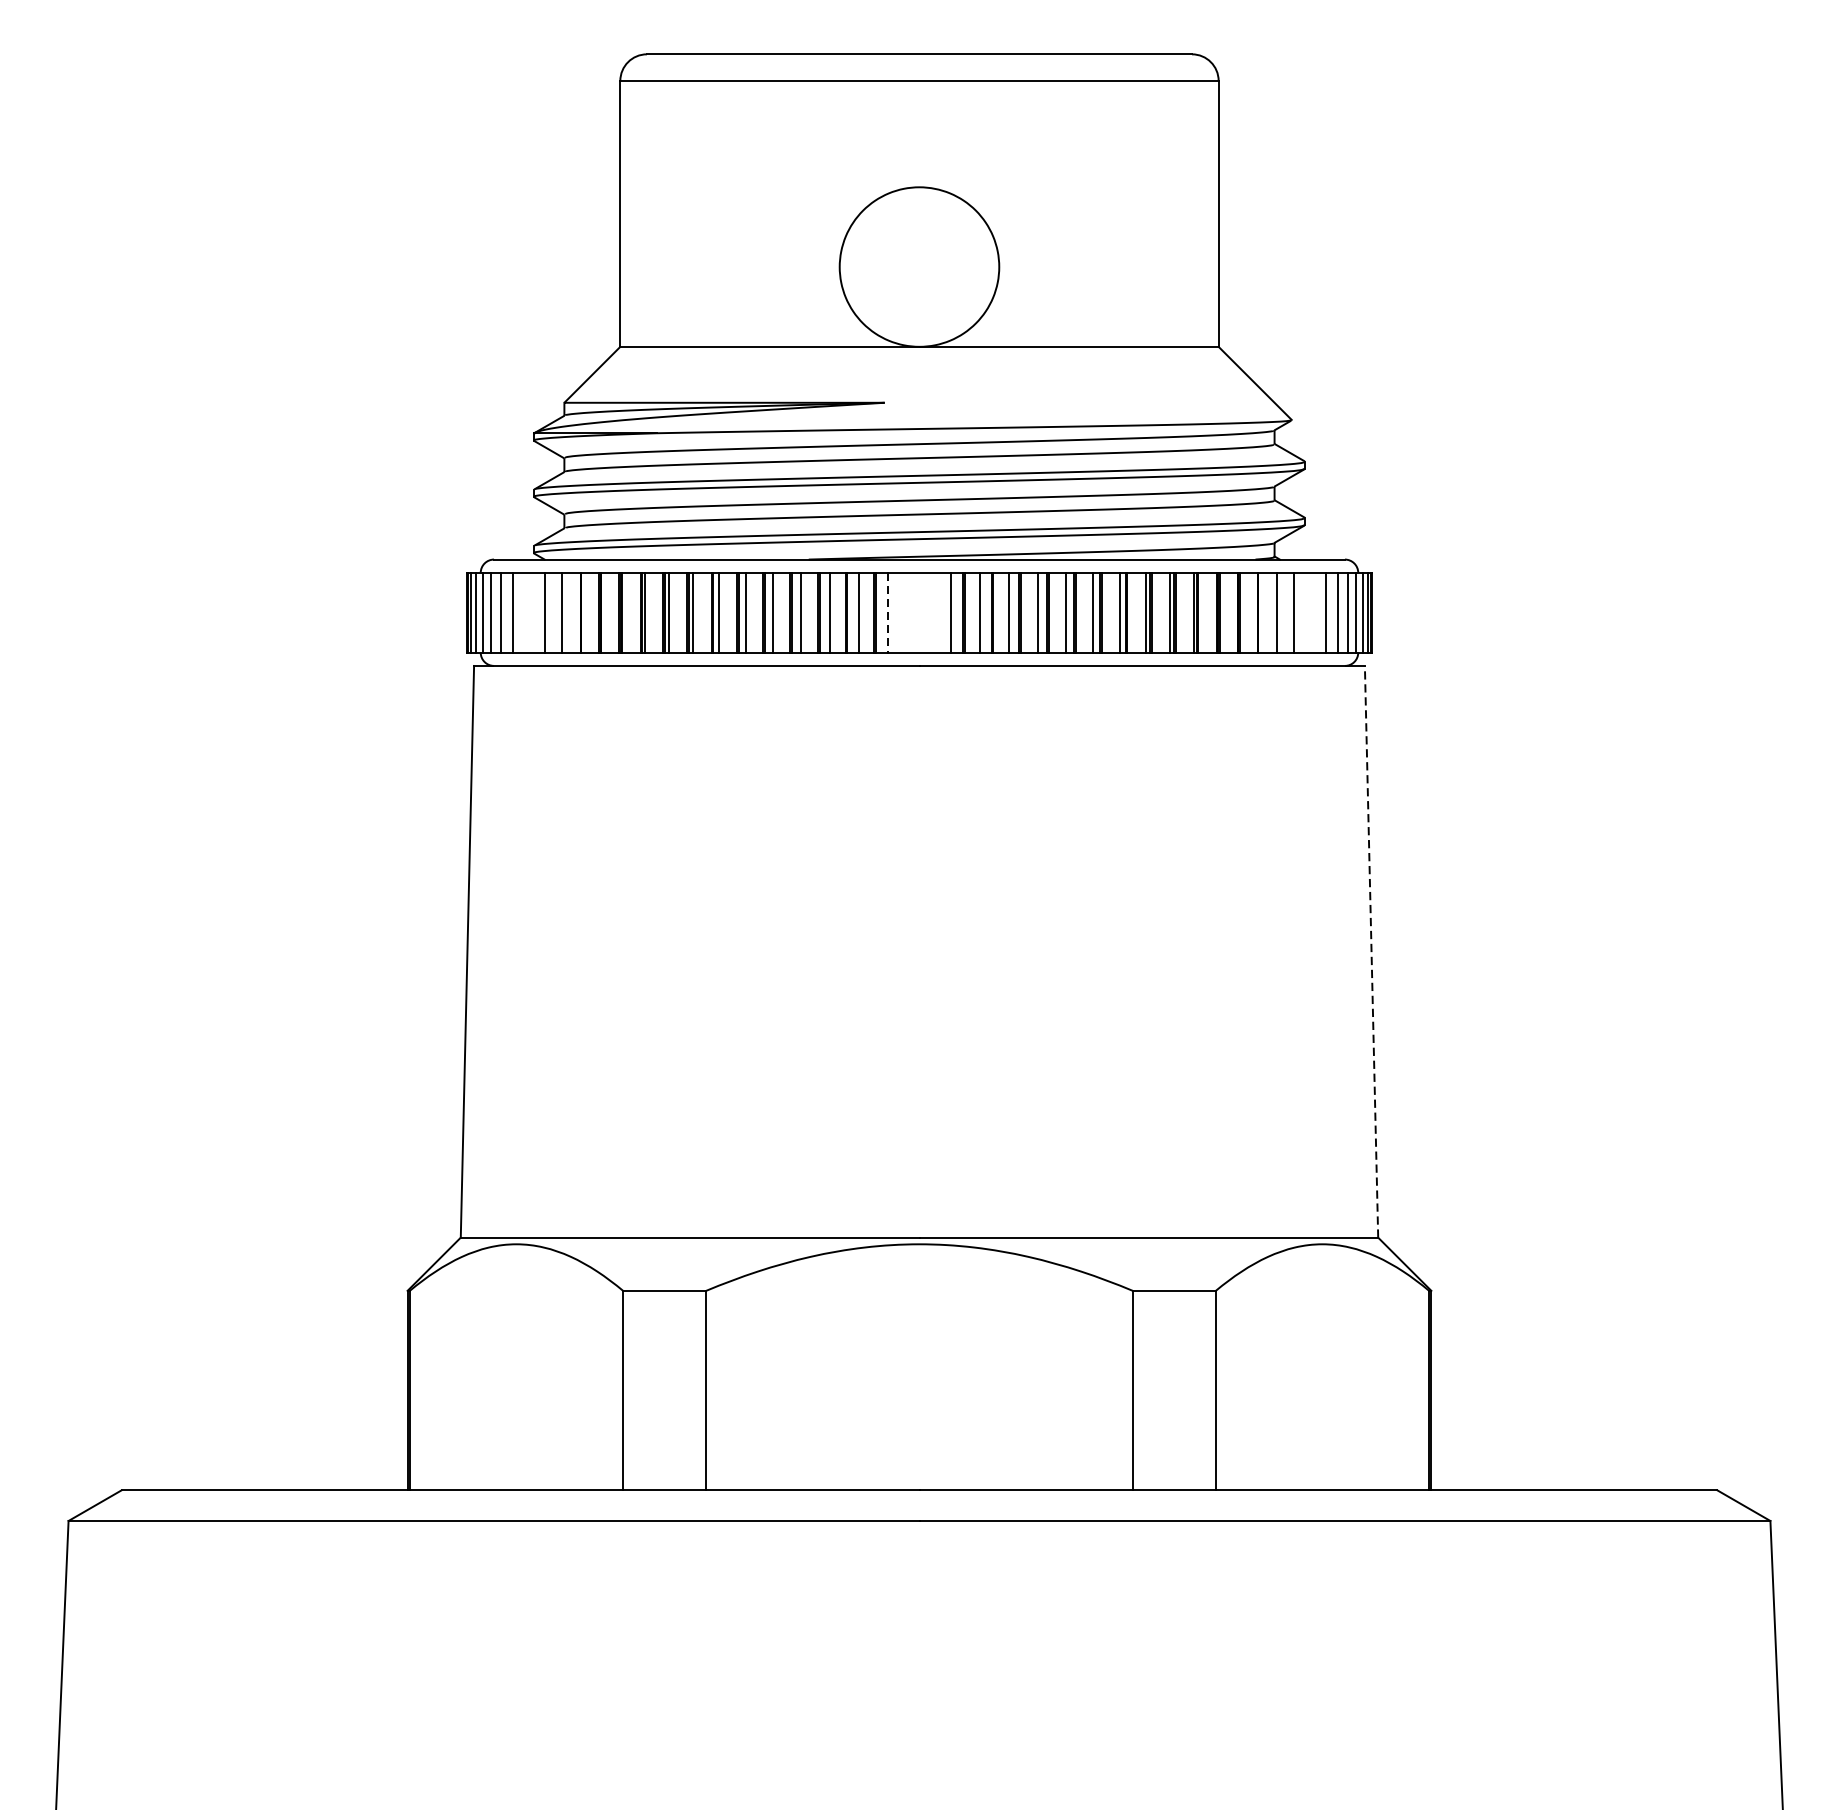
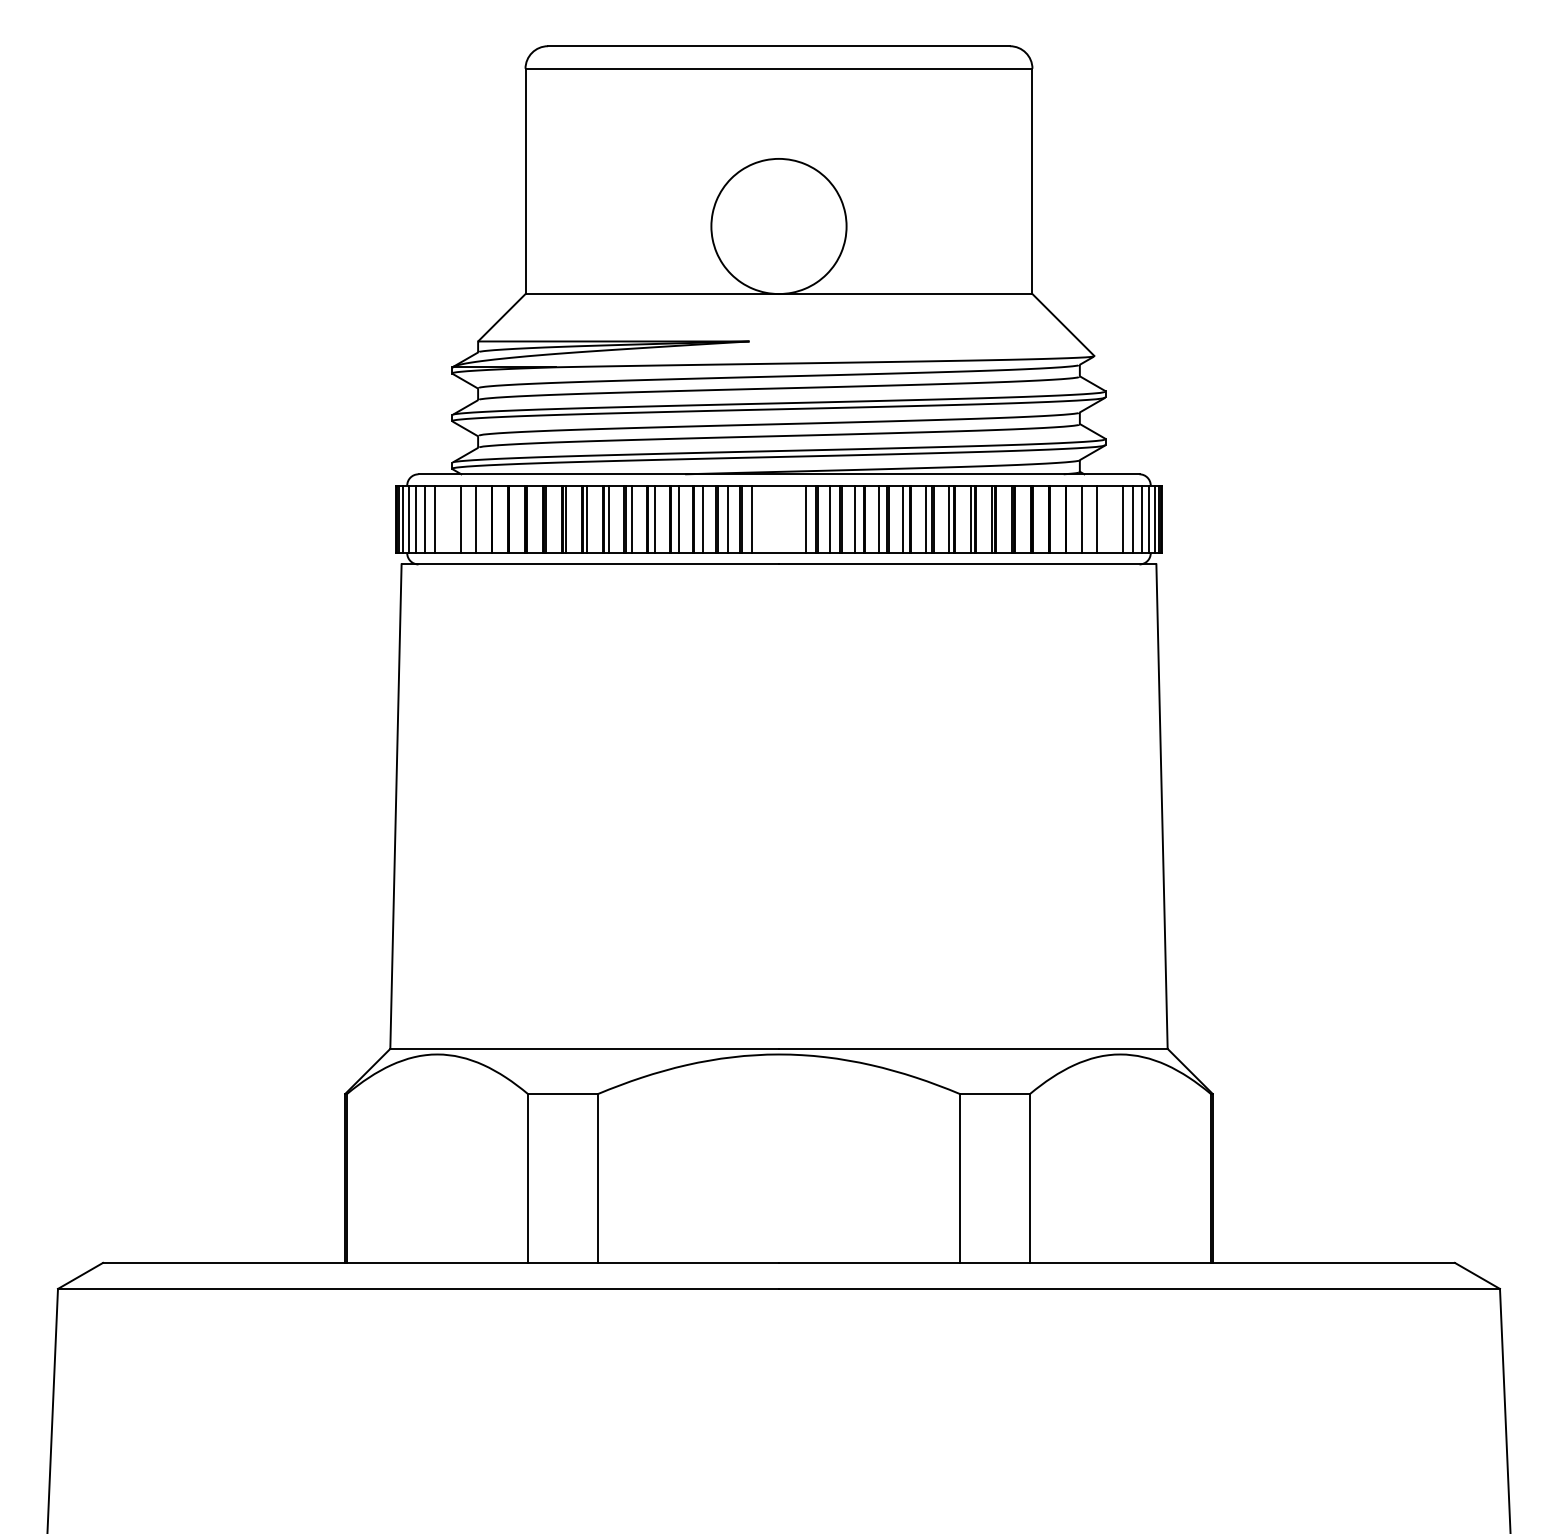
line: (888, 612) -> (752, 519), dashed -> solid
line: (1372, 951) -> (1162, 806), dashed -> solid

